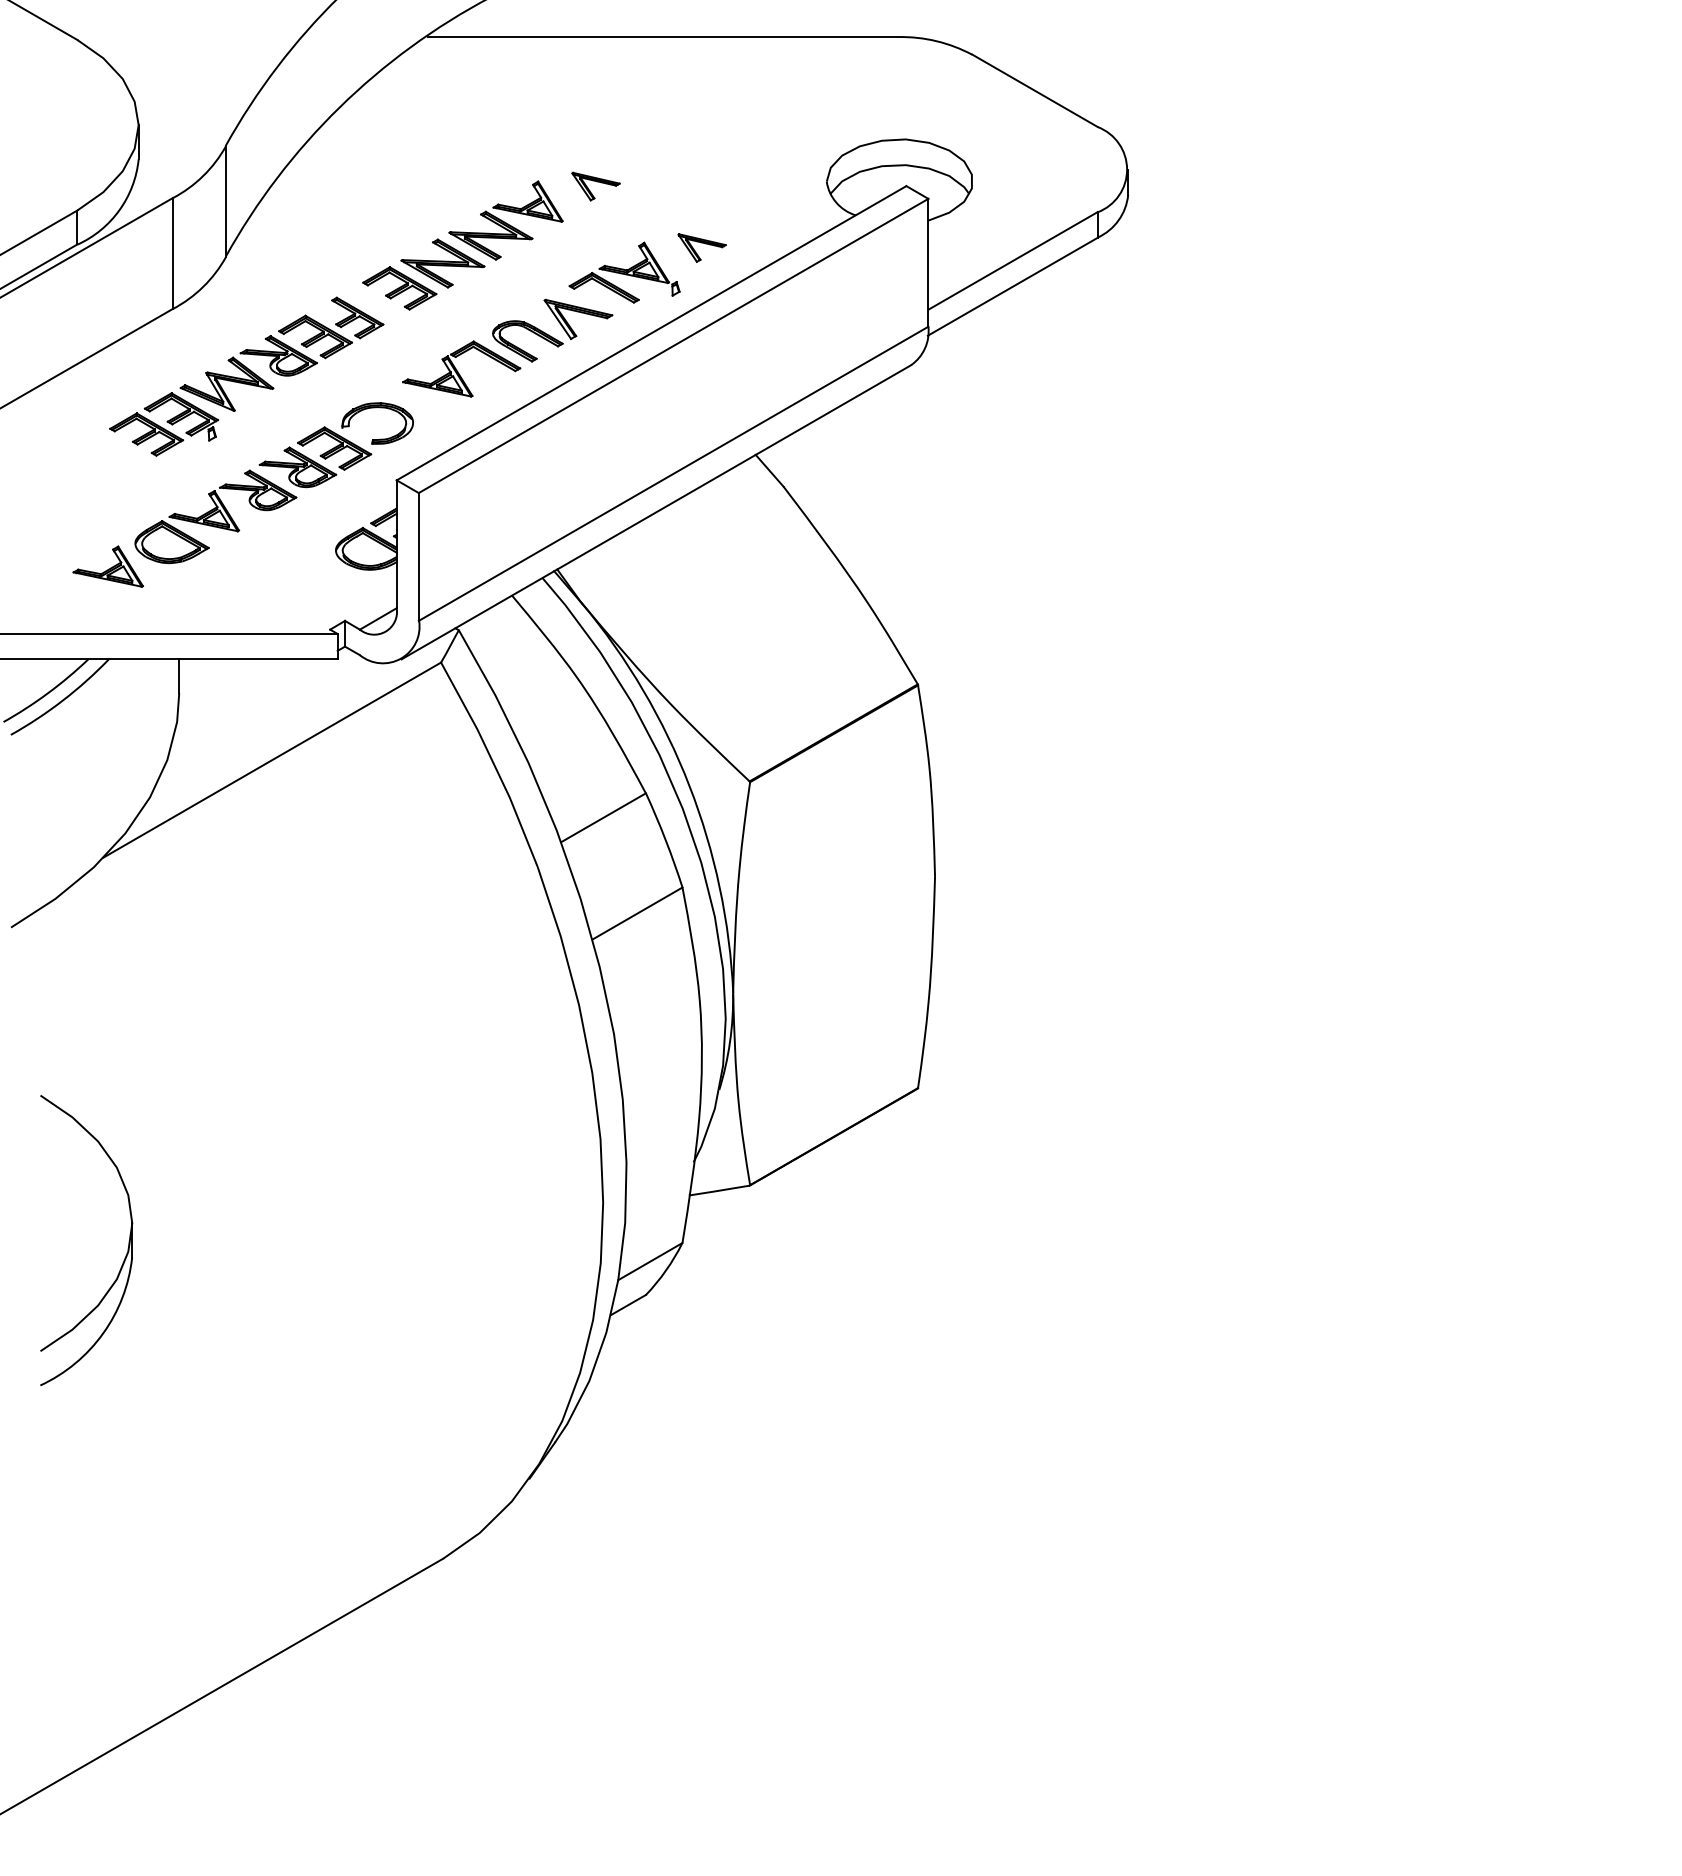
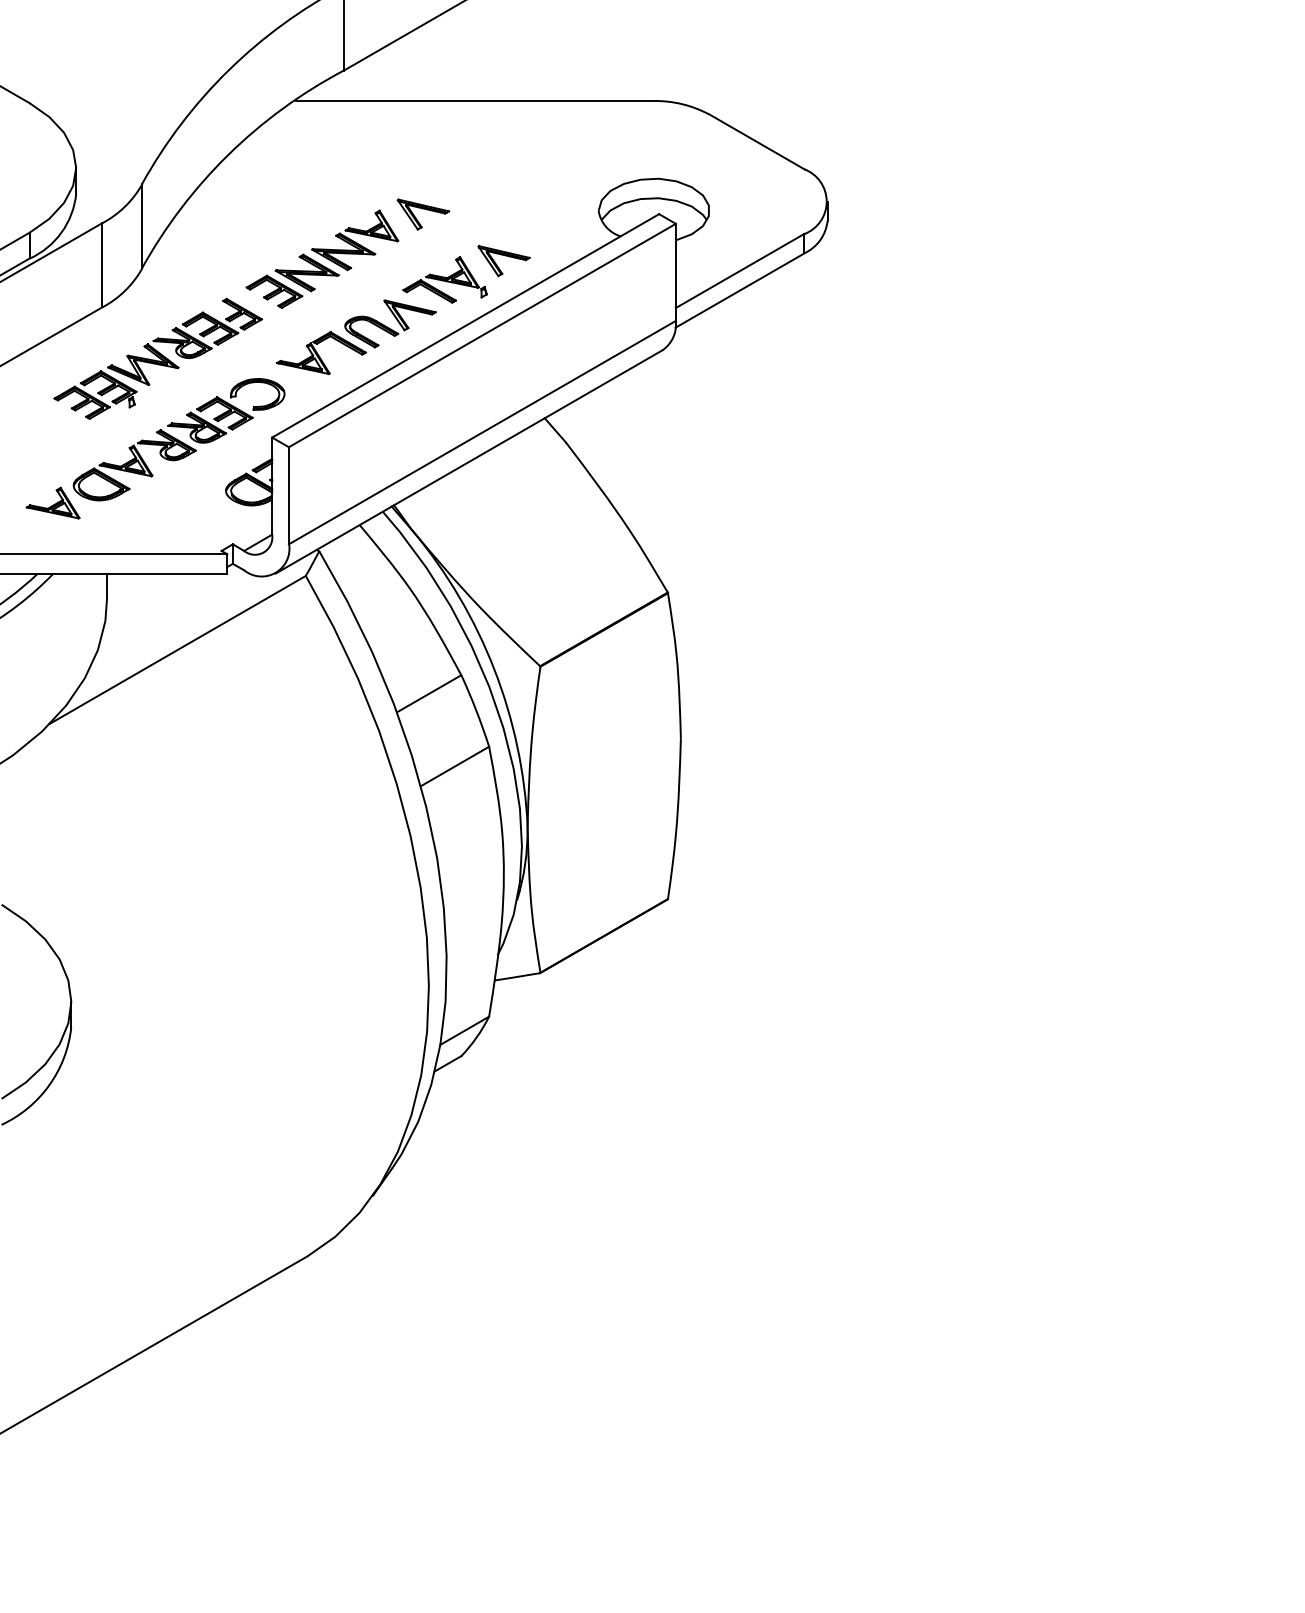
part: (596, 186) -> (423, 214), size x1.43
part: (701, 248) -> (503, 261), size x1.43

